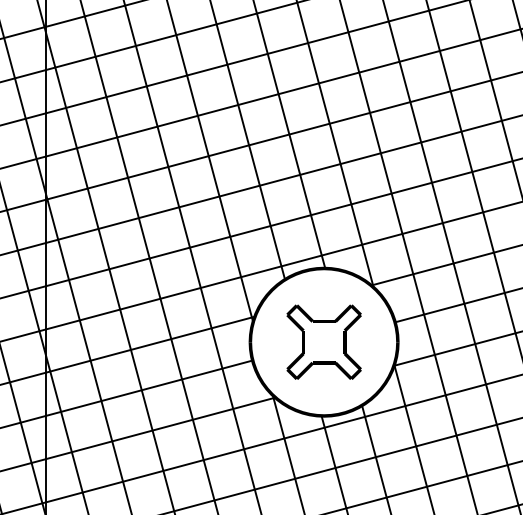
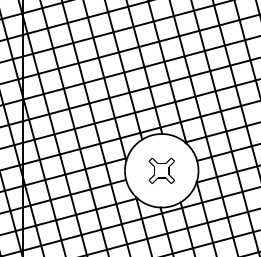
part: (323, 341) -> (161, 170), size x0.7

